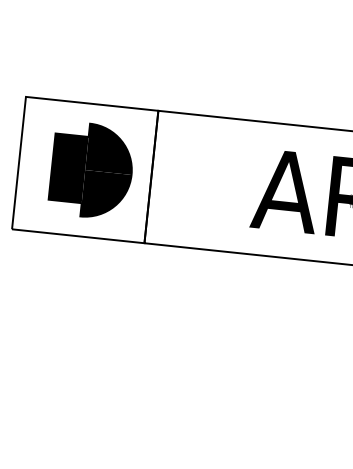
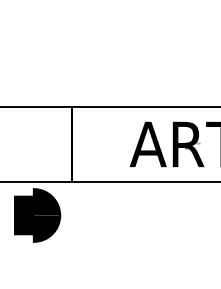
part: (91, 170) -> (37, 215), moved

